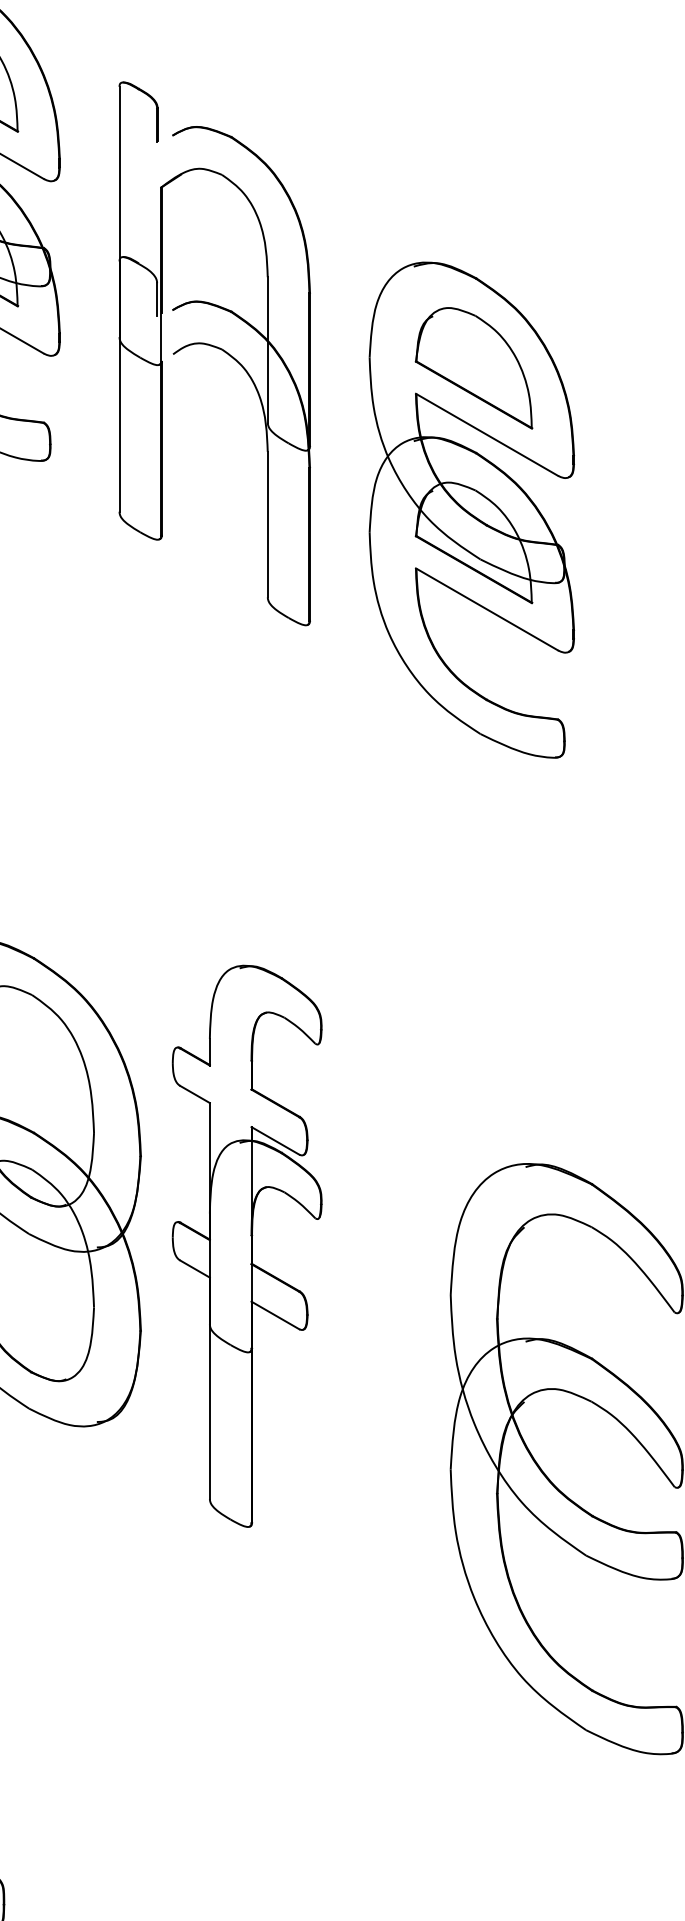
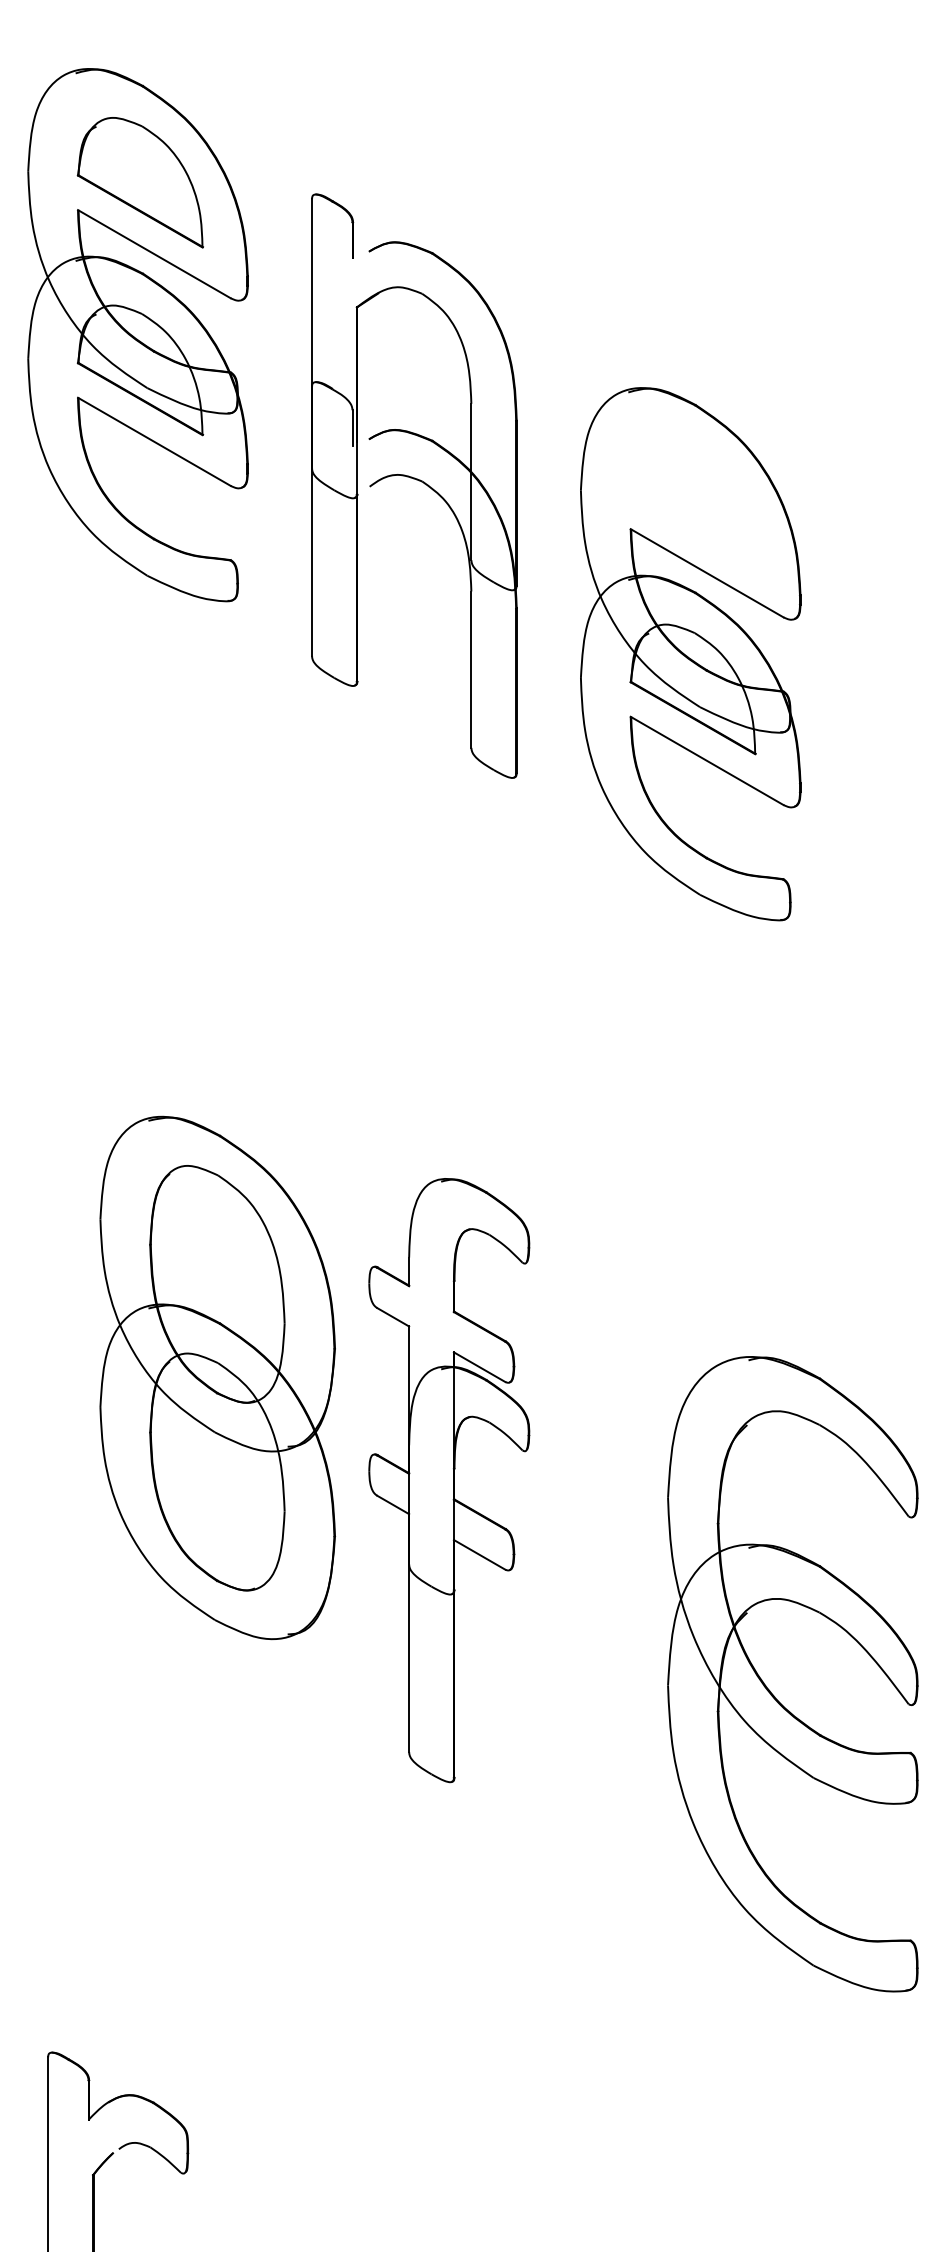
part: (473, 368) -> (692, 501), removed
part: (247, 1246) -> (449, 1480), moved

